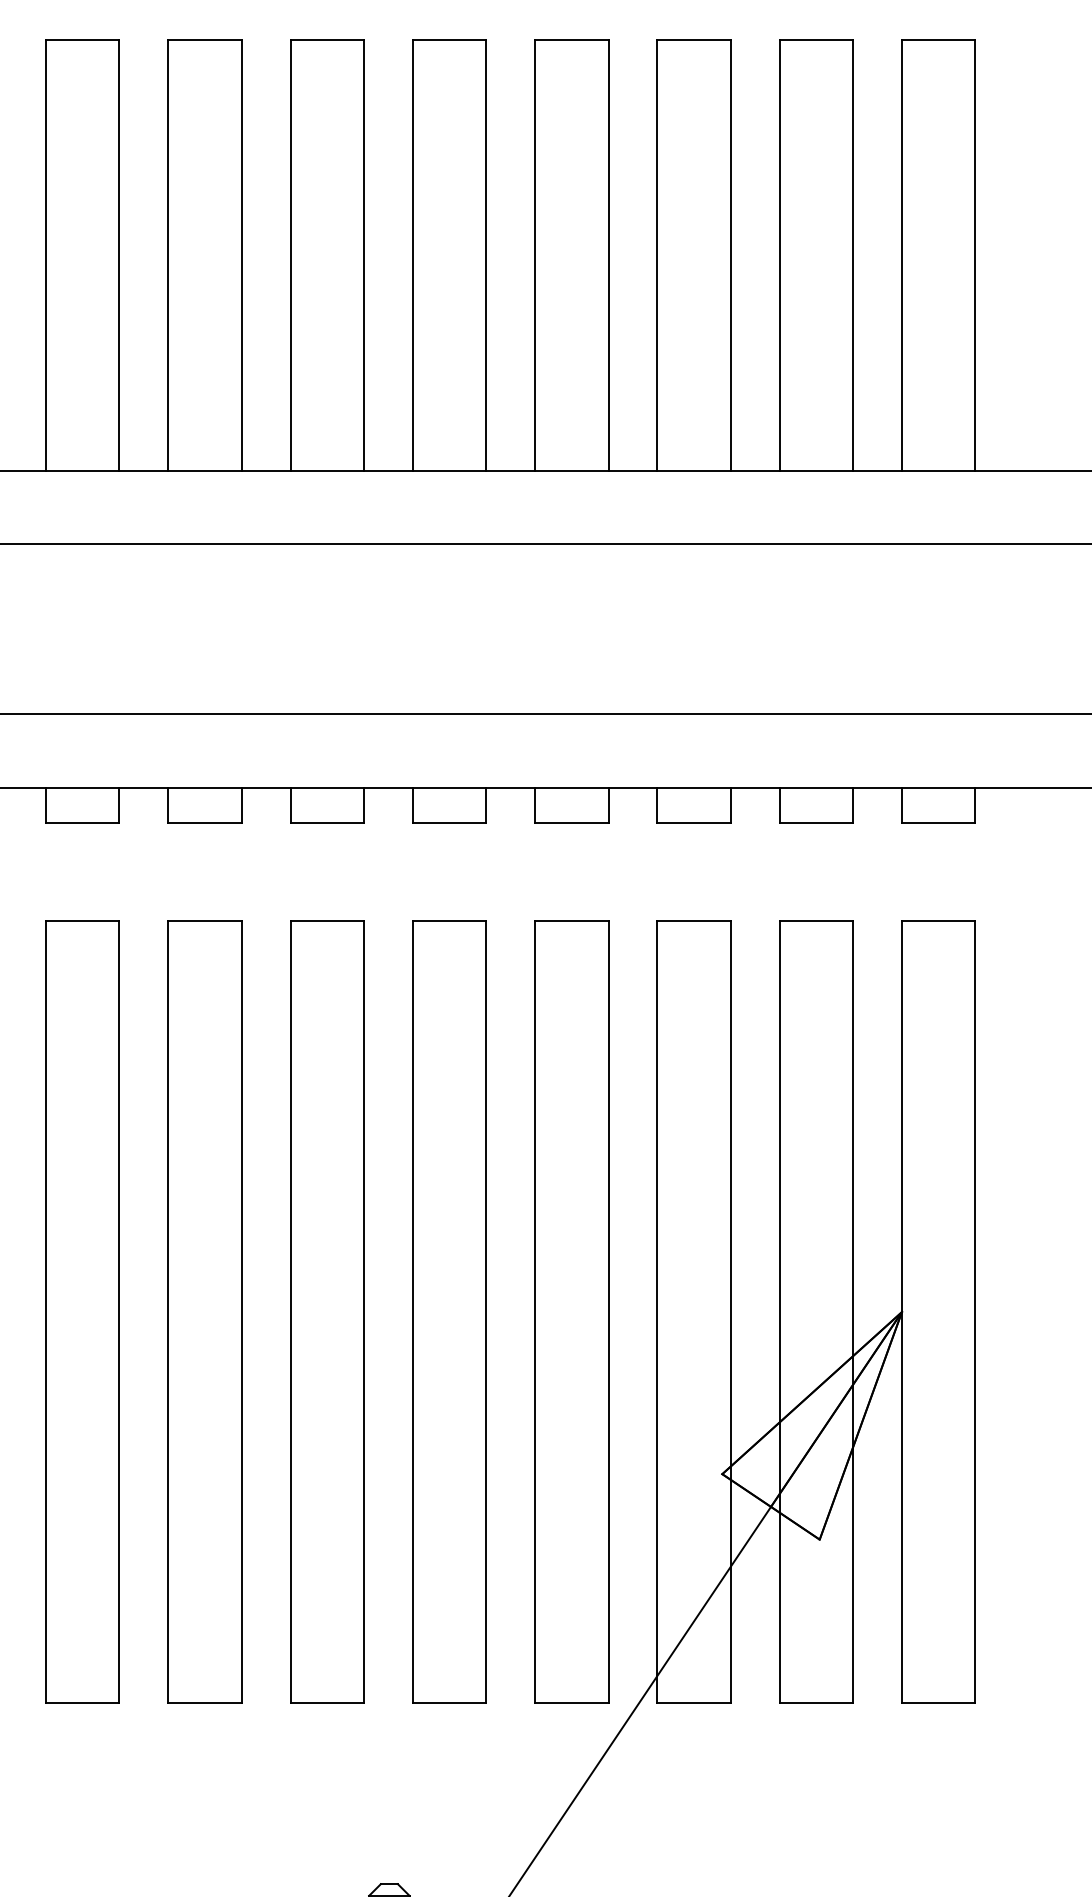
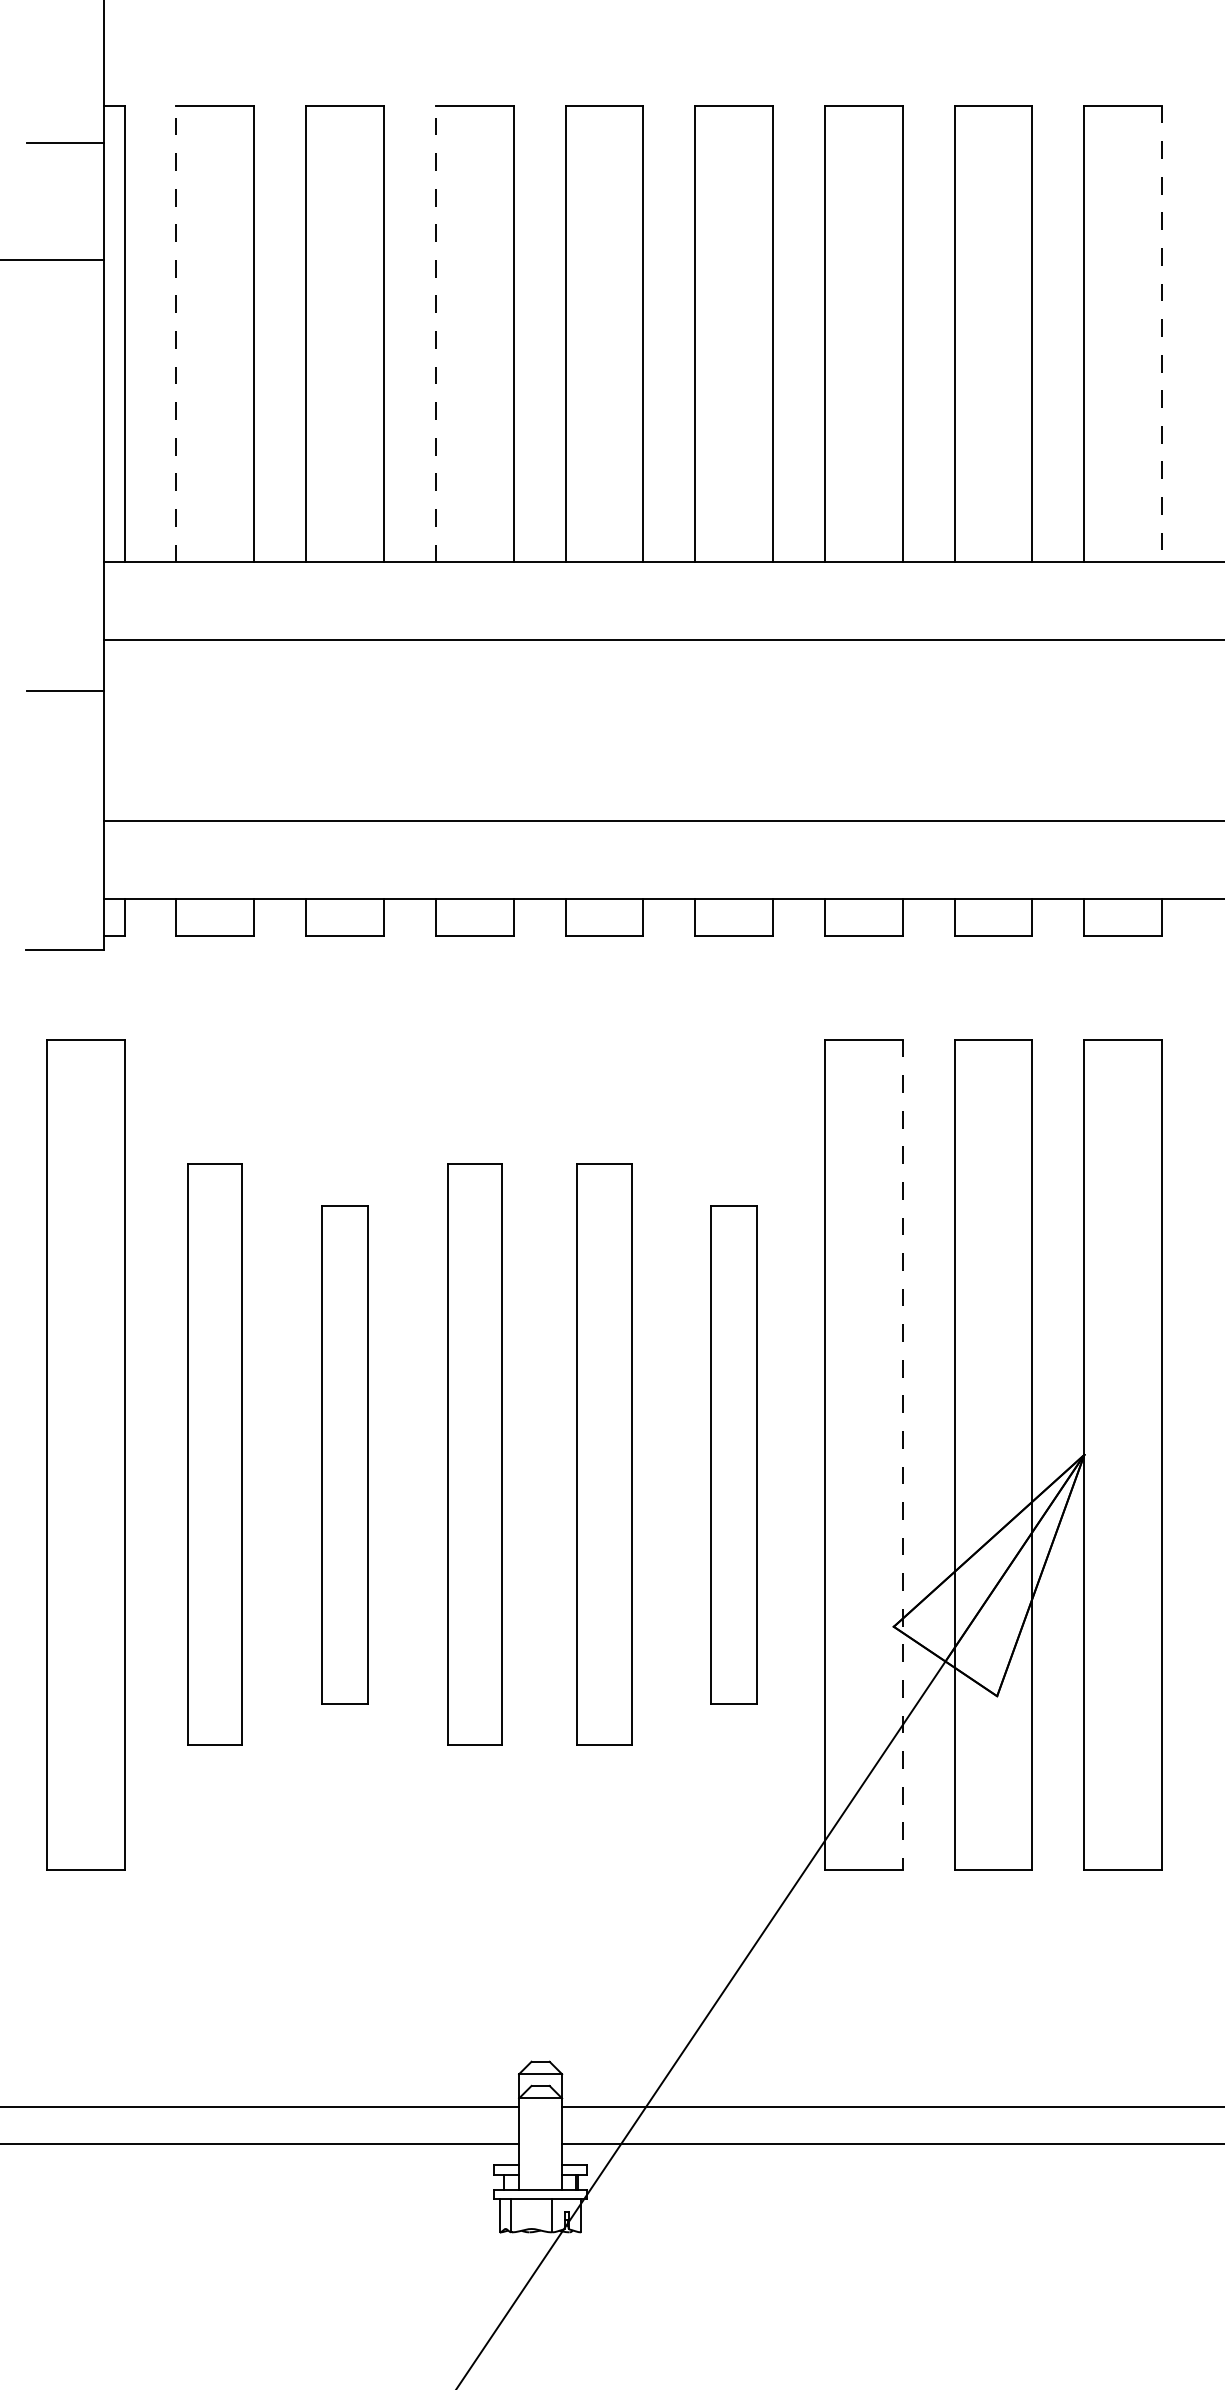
line: (46, 255) -> (176, 333), solid -> dashed
line: (290, 255) -> (435, 333), solid -> dashed
line: (975, 256) -> (1162, 334), solid -> dashed
part: (81, 1311) -> (214, 1454), size x0.7
part: (204, 1311) -> (344, 1454), size x0.6
part: (327, 1311) -> (474, 1454), size x0.7
part: (449, 1311) -> (604, 1454), size x0.7
part: (571, 1311) -> (733, 1454), size x0.6
line: (730, 1312) -> (902, 1455), solid -> dashed

